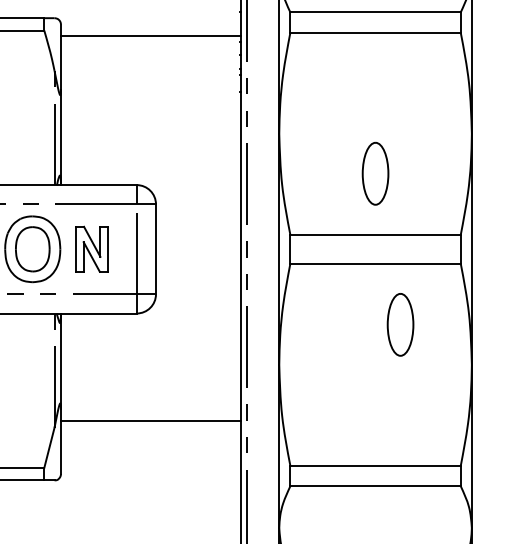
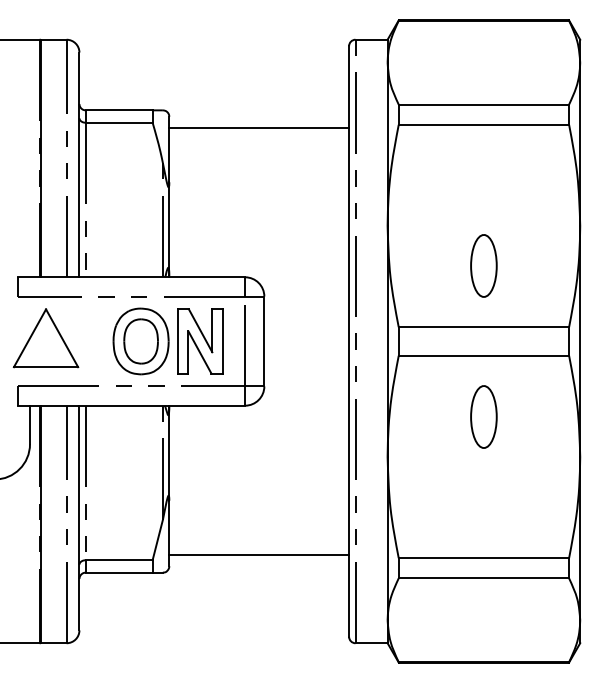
part: (92, 249) -> (200, 341), size x1.43
part: (400, 324) -> (483, 416), moved
line: (151, 421) -> (259, 554), moved

